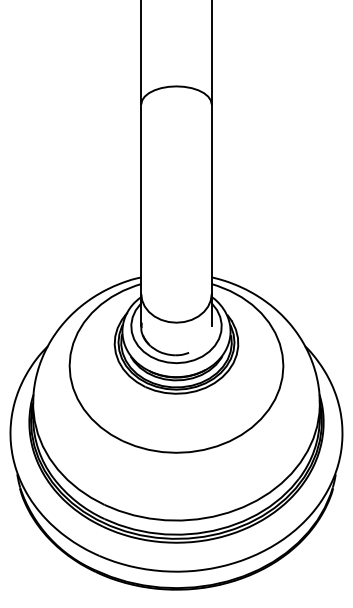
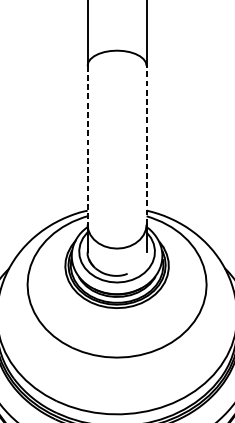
line: (141, 199) -> (87, 145), solid -> dashed
line: (211, 199) -> (146, 145), solid -> dashed

